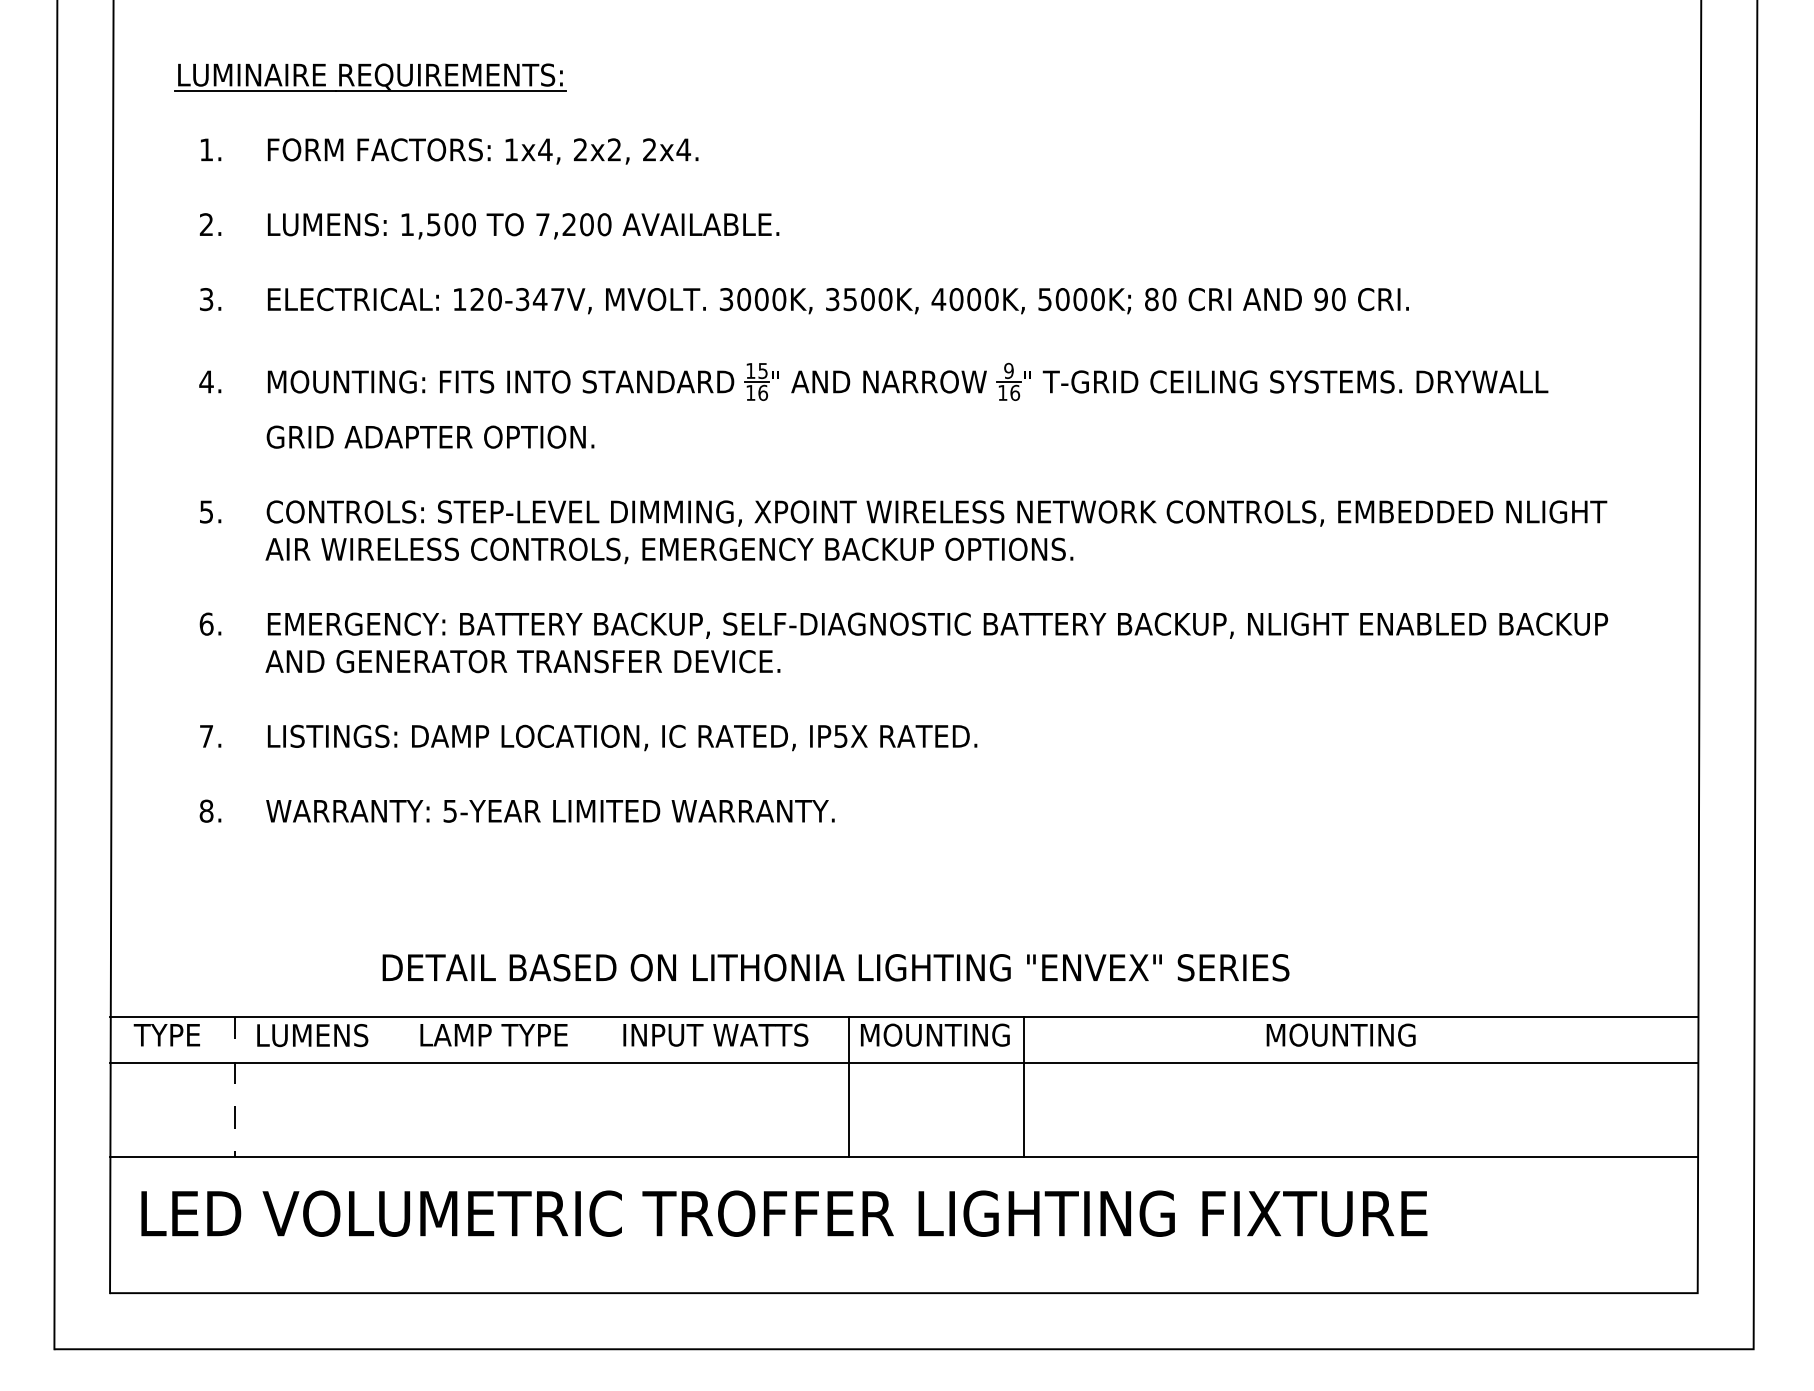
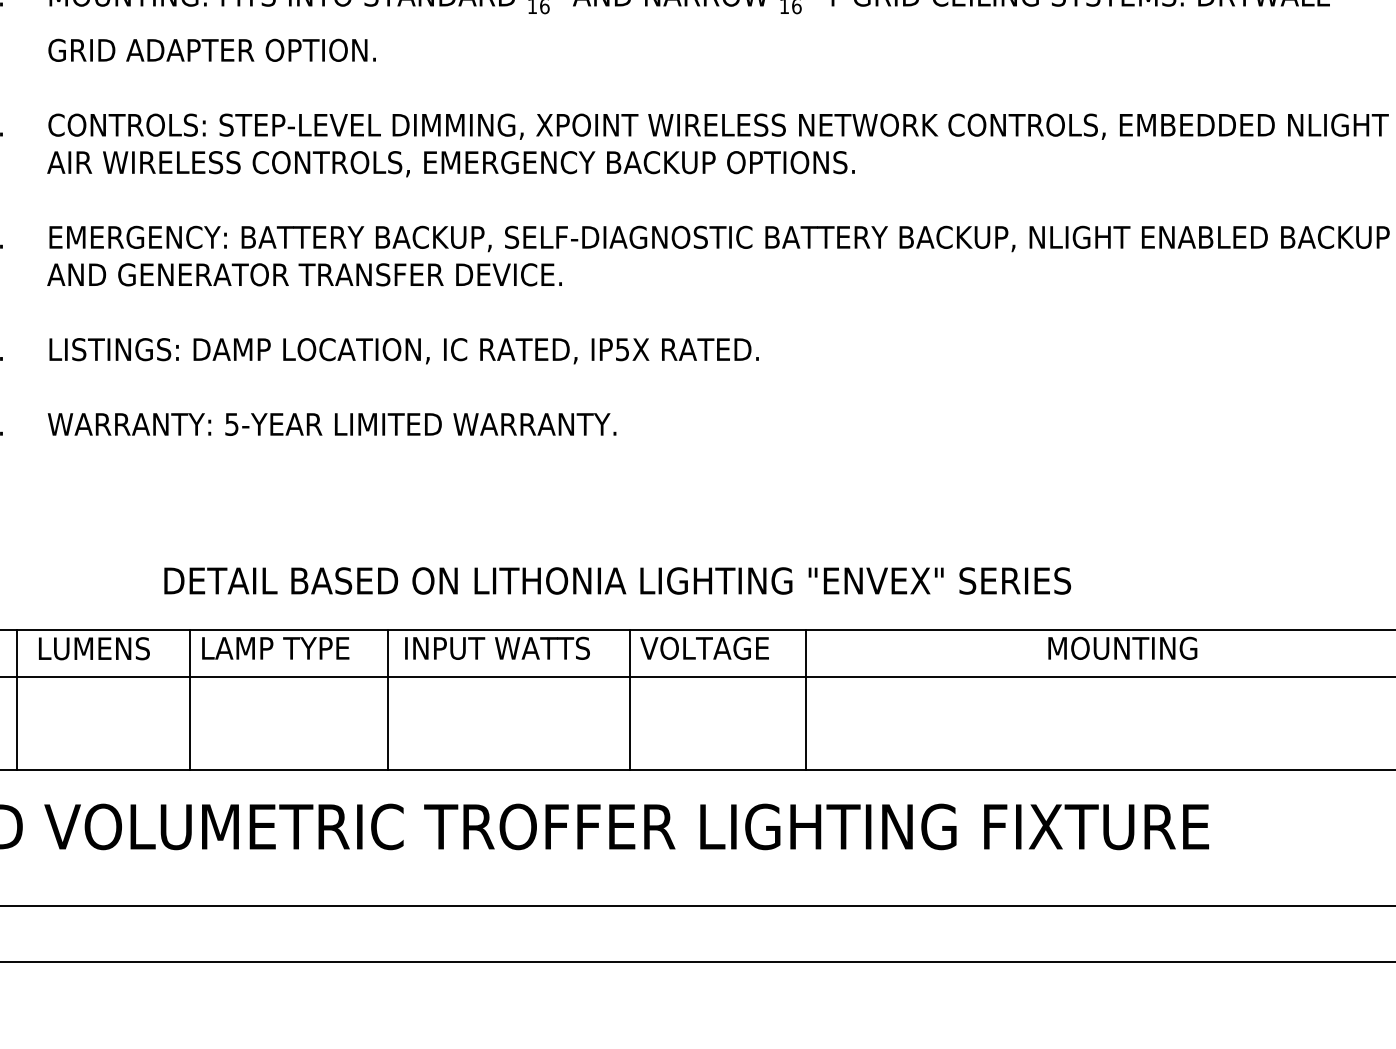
text: (933, 1034) -> (715, 647), MOUNTING -> VOLTAGE
line: (408, 1086) -> (190, 699), added
line: (606, 1086) -> (388, 699), added
line: (235, 1087) -> (17, 700), dashed -> solid

